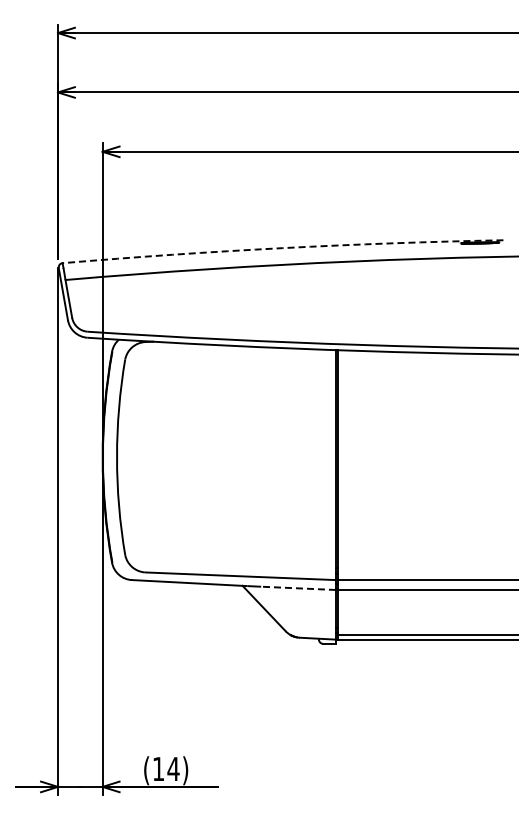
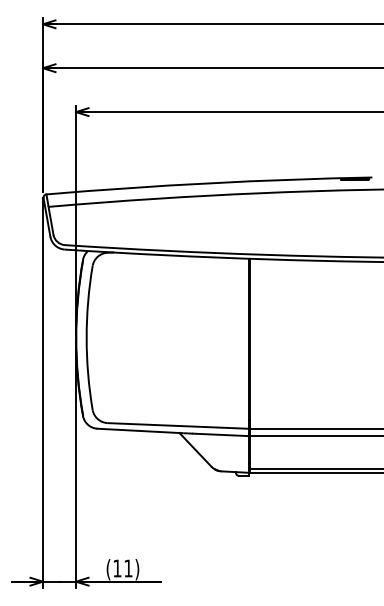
arc: (282, 248) -> (209, 183), dashed -> solid
line: (298, 588) -> (220, 434), dashed -> solid
text: (173, 768) -> (128, 568), (14) -> (11)

